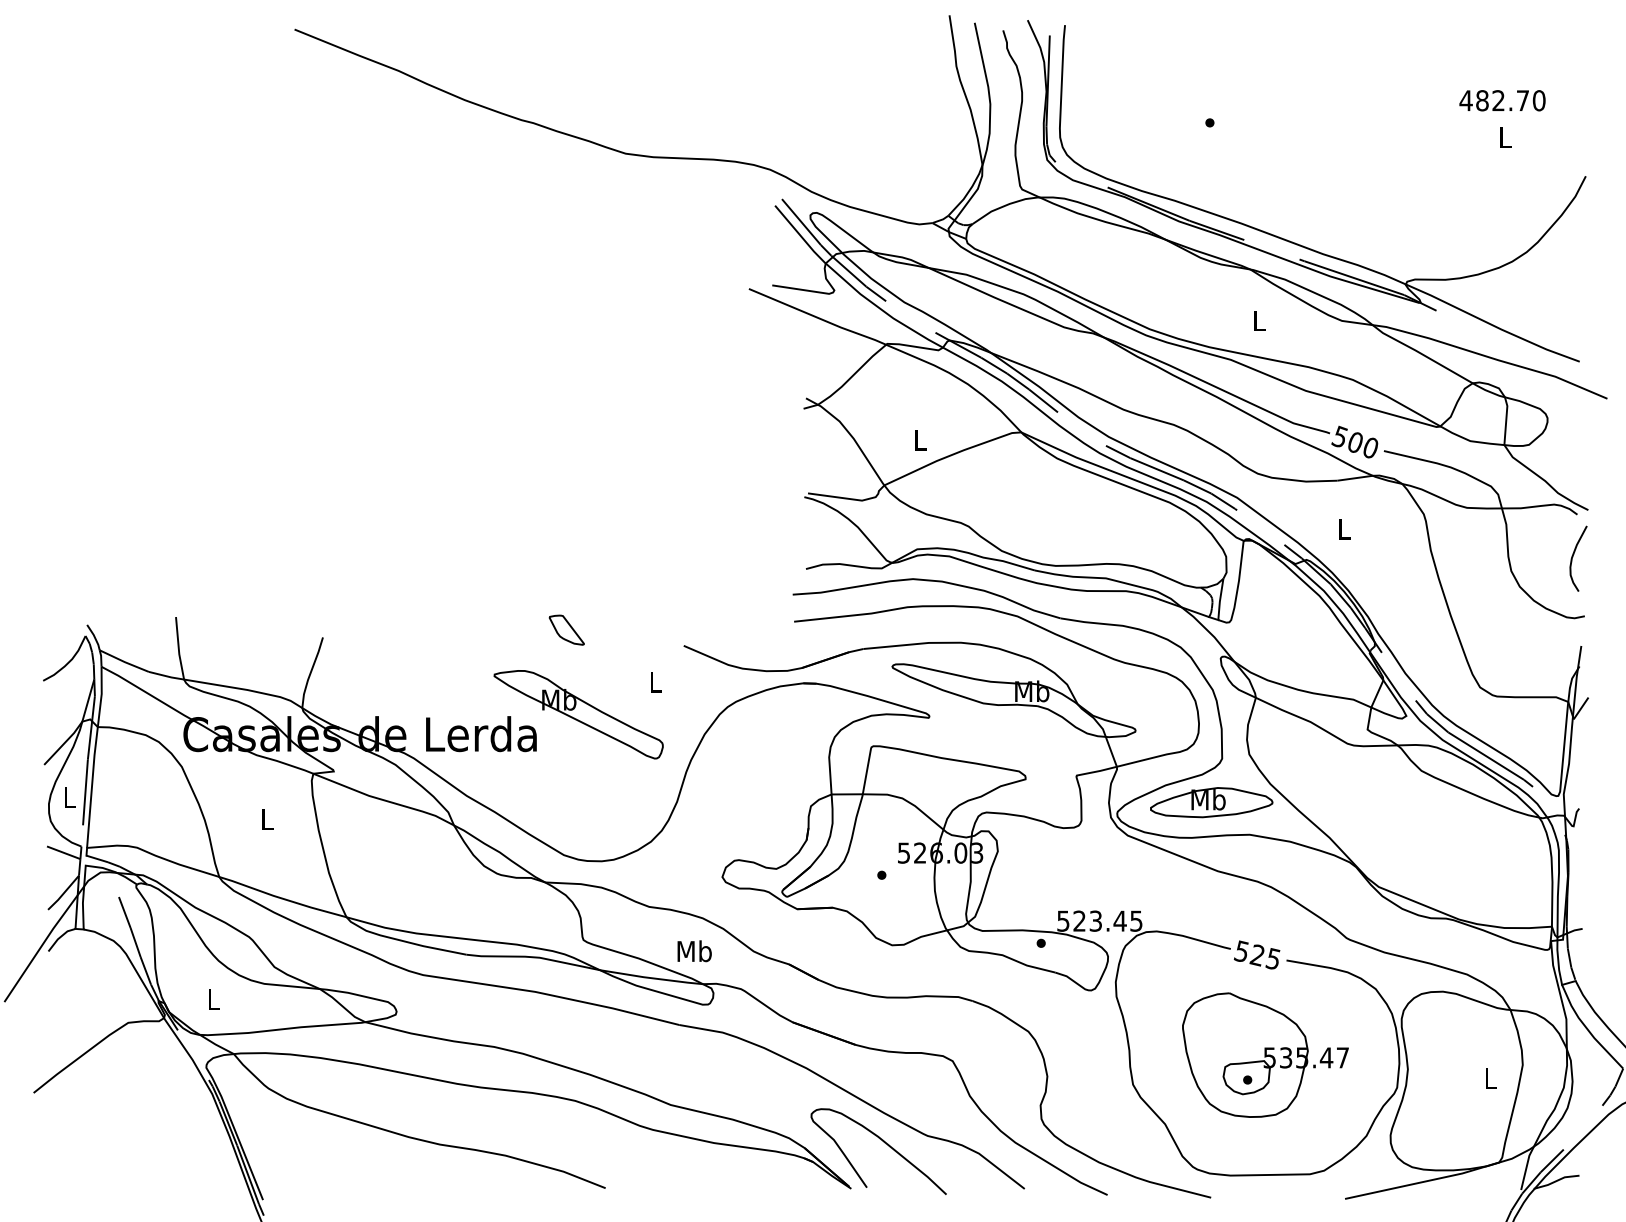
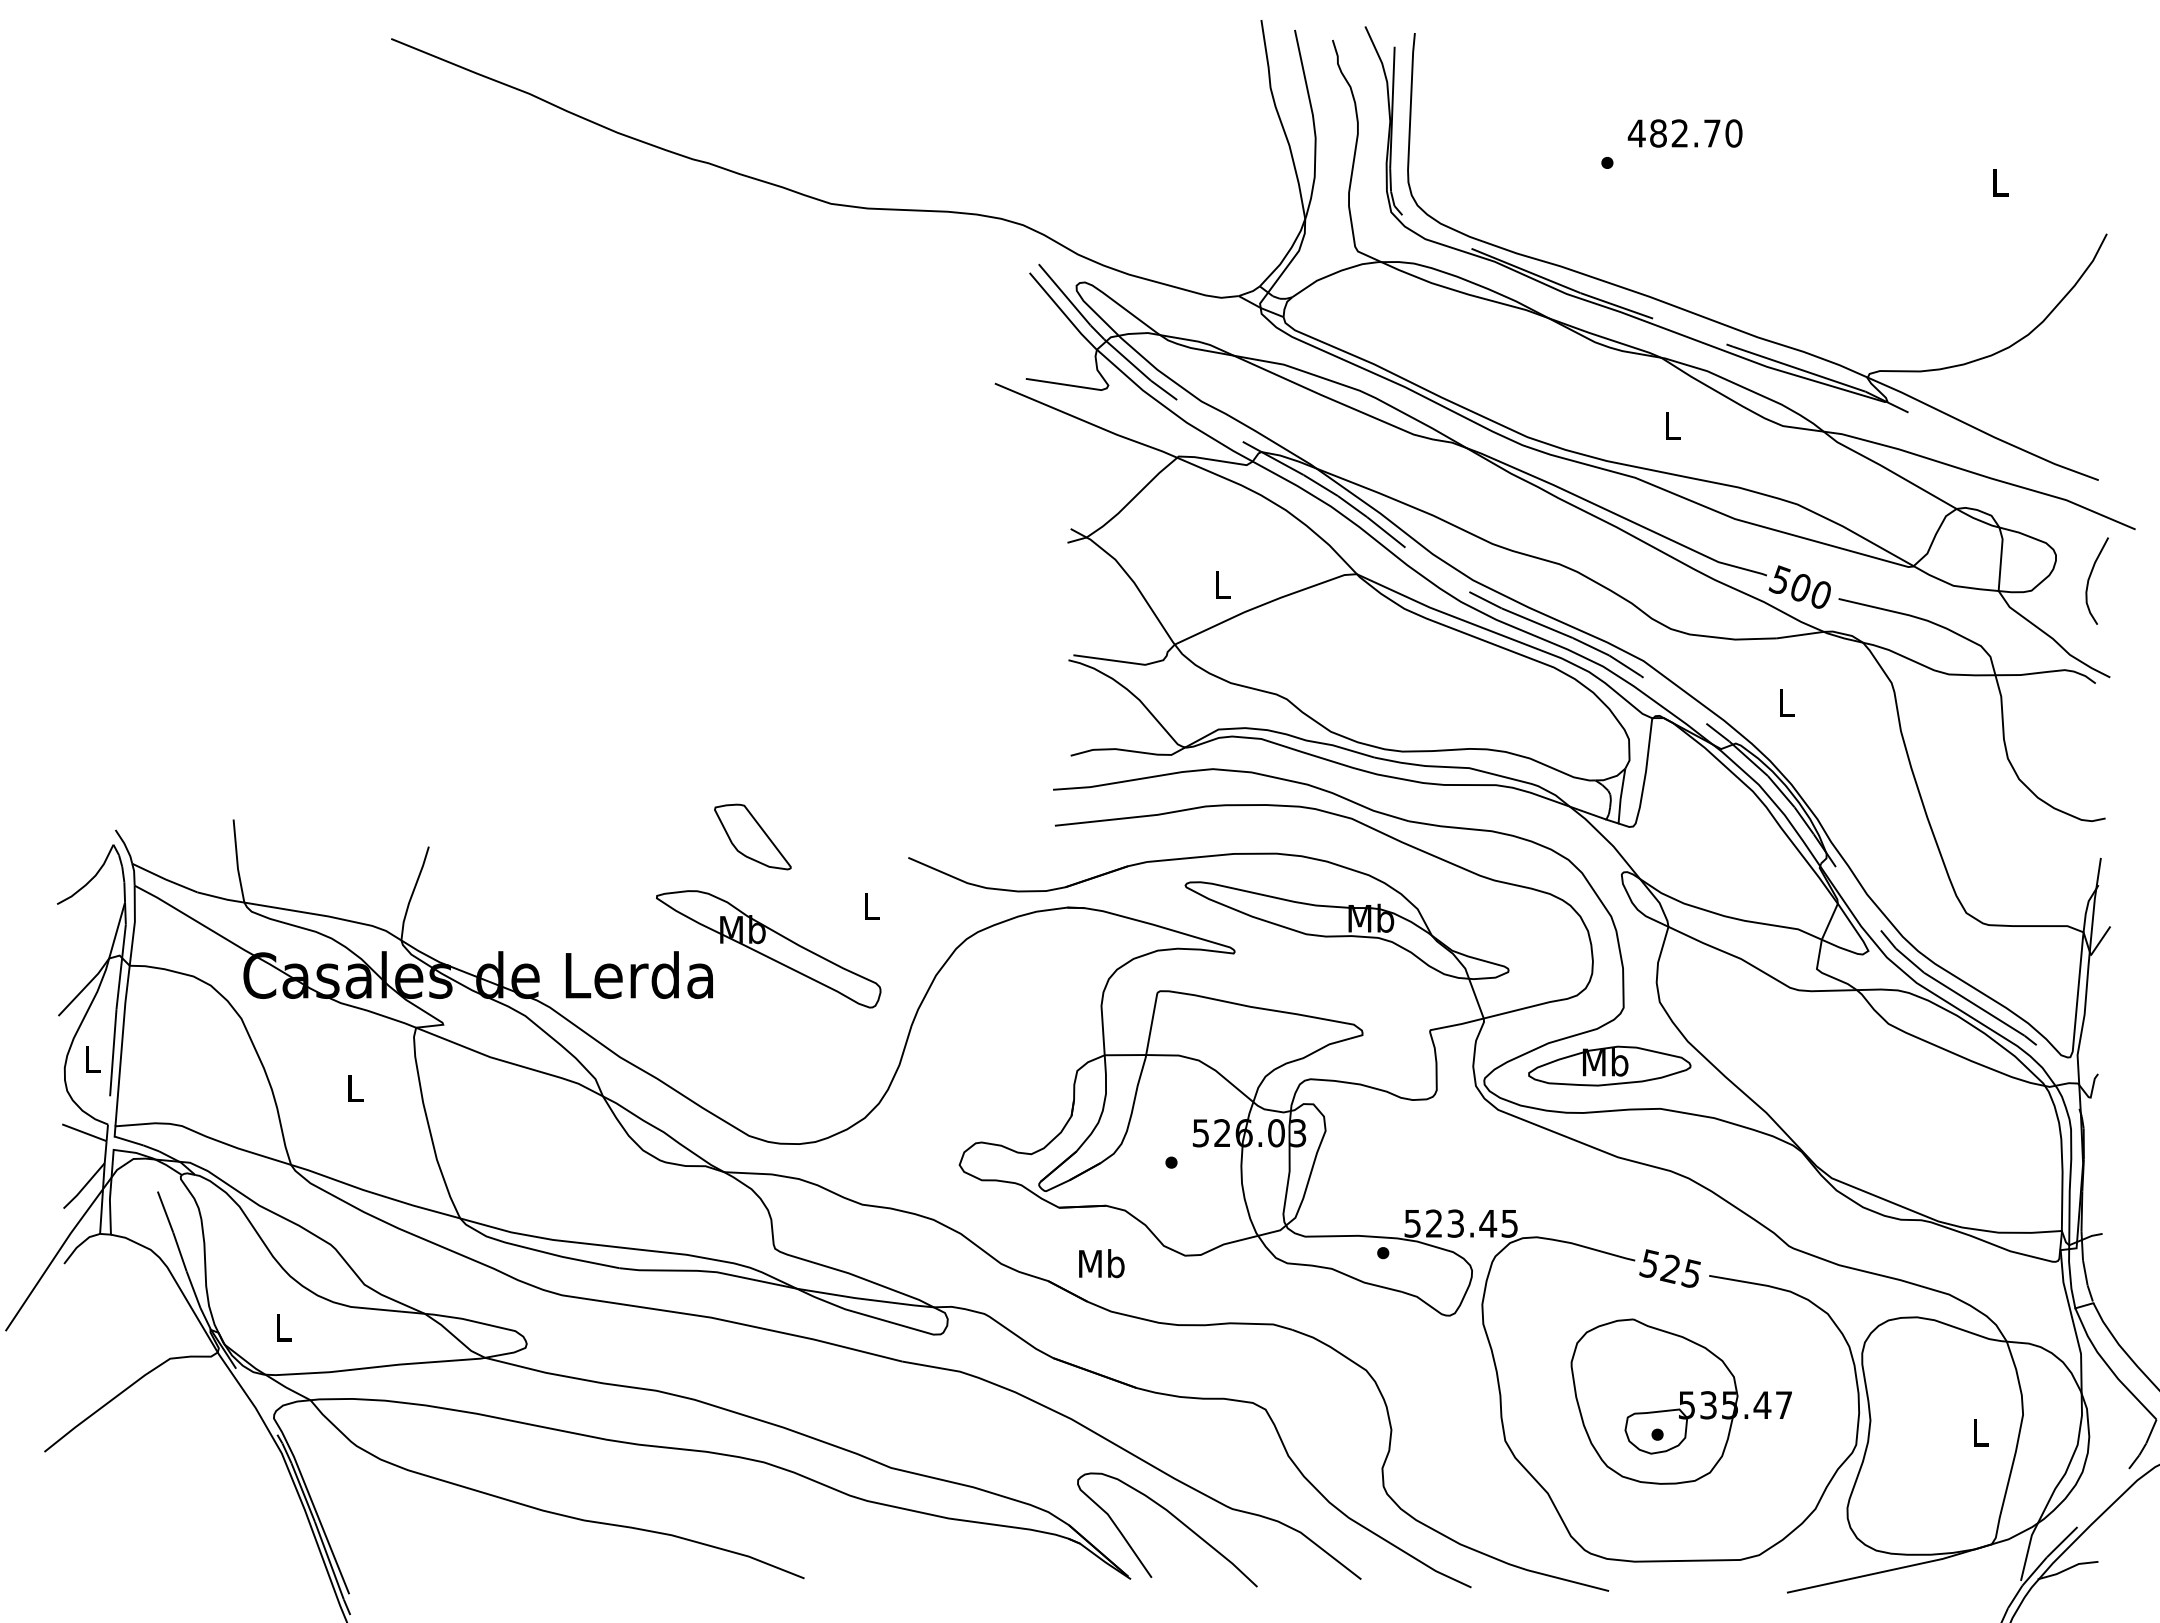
text: (1502, 100) -> (1684, 133), moved
curve: (1573, 556) -> (2090, 577), moved
part: (566, 629) -> (752, 836), size x1.67
text: (694, 951) -> (1101, 1263), moved

